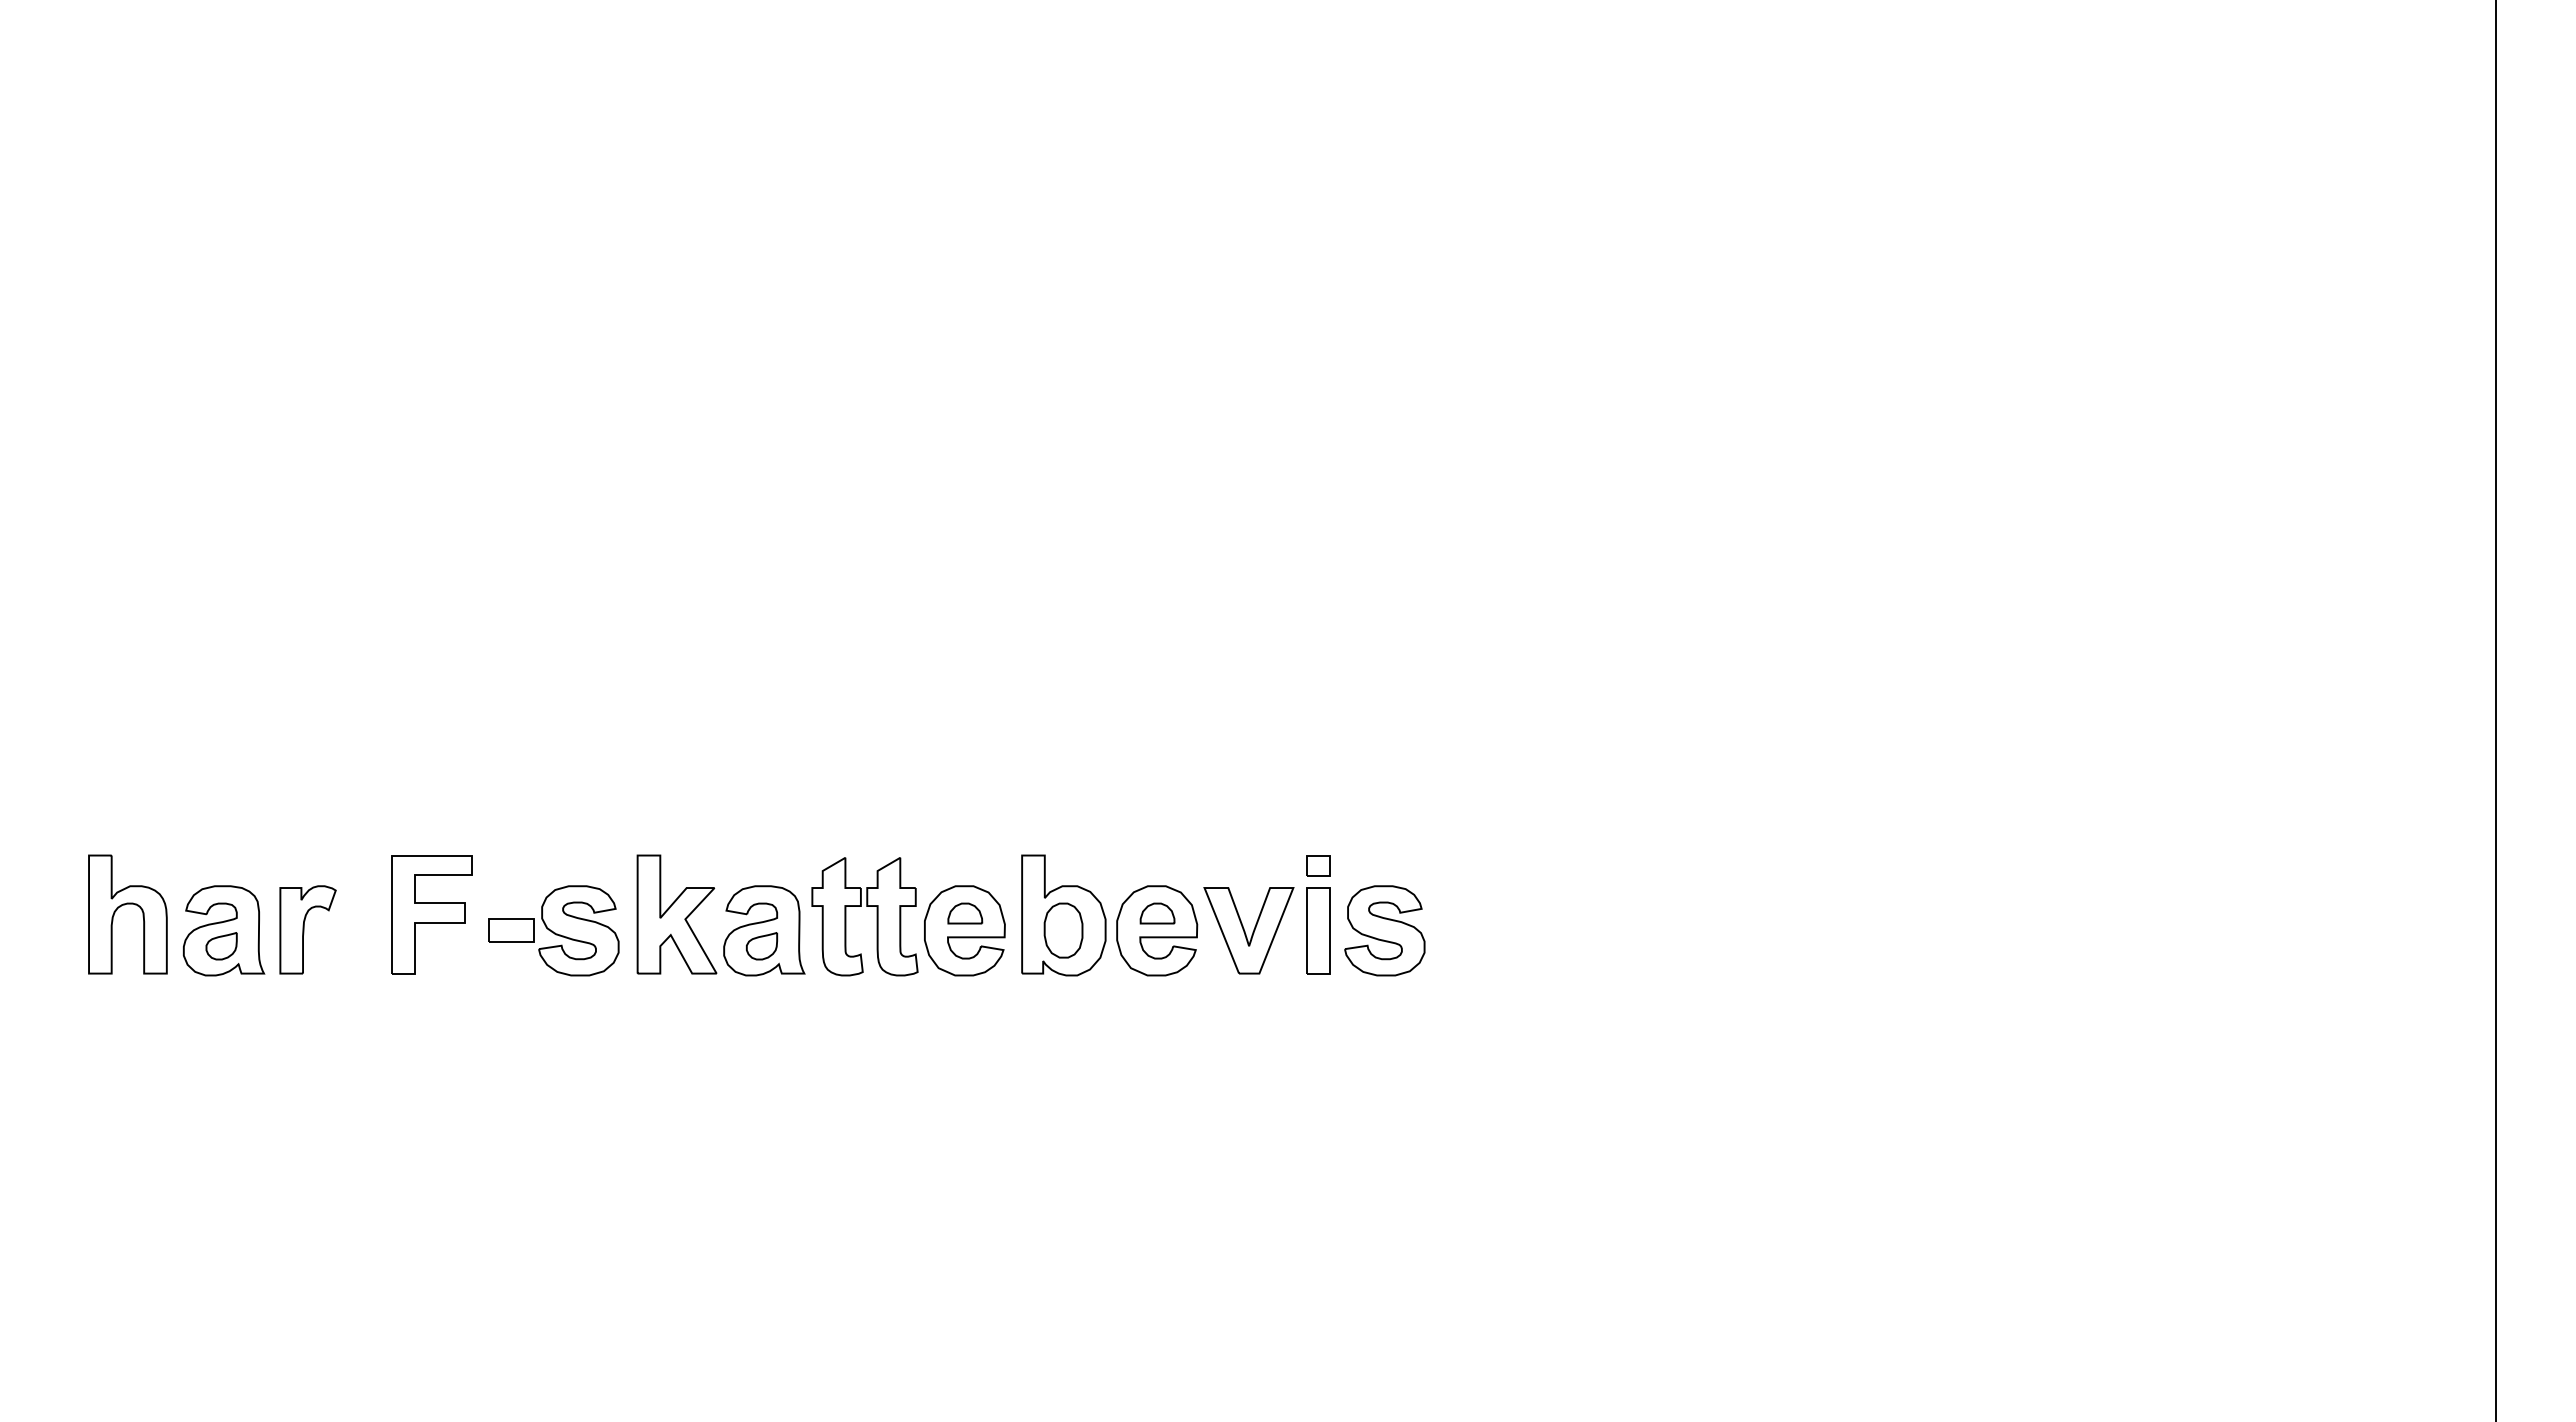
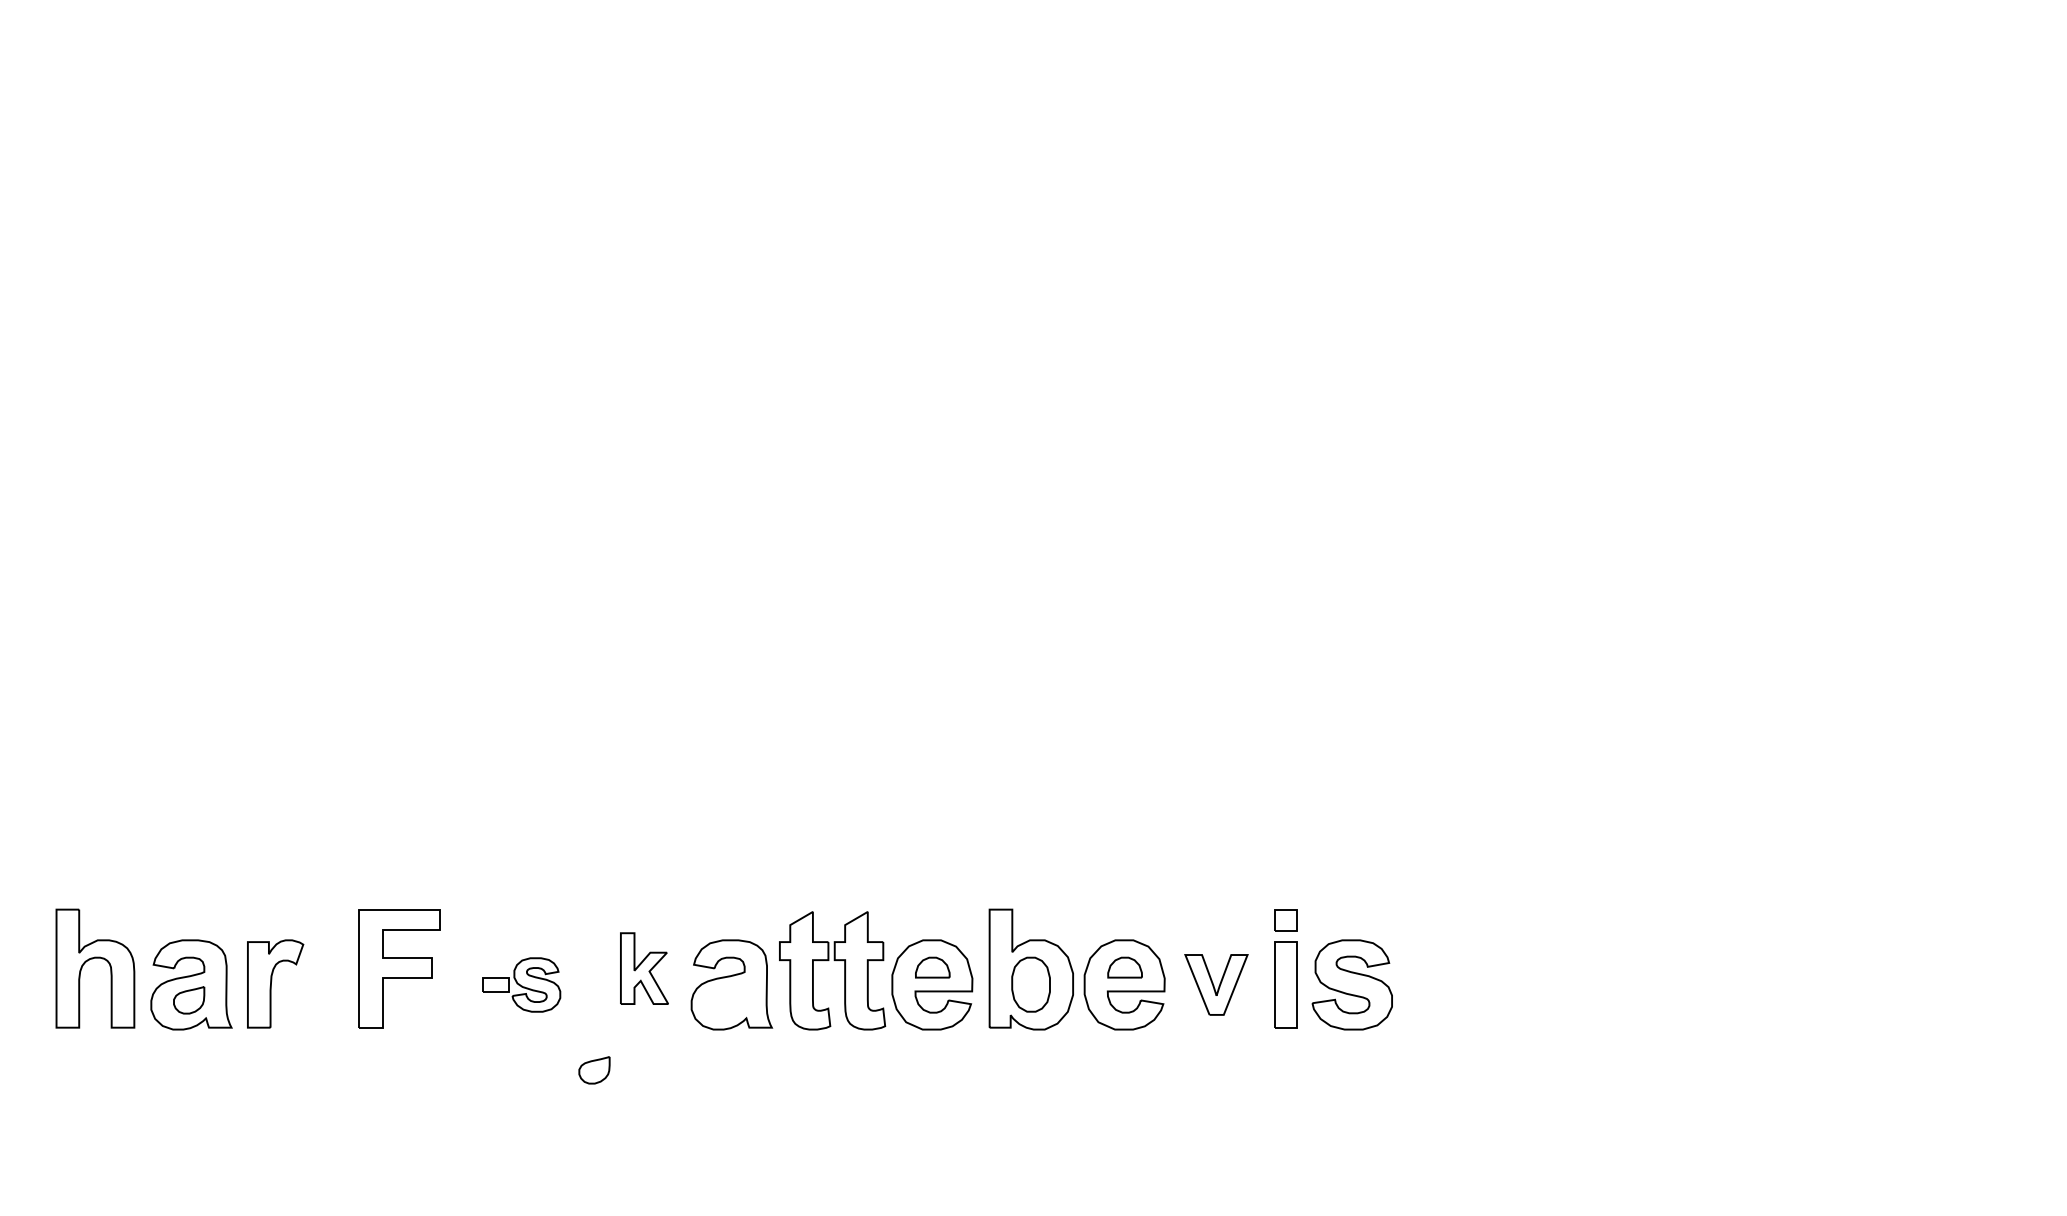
part: (676, 914) -> (644, 968), size x0.6
part: (553, 930) -> (521, 984), size x0.6
part: (1248, 930) -> (1216, 984), size x0.7
part: (761, 946) -> (594, 1070), moved

